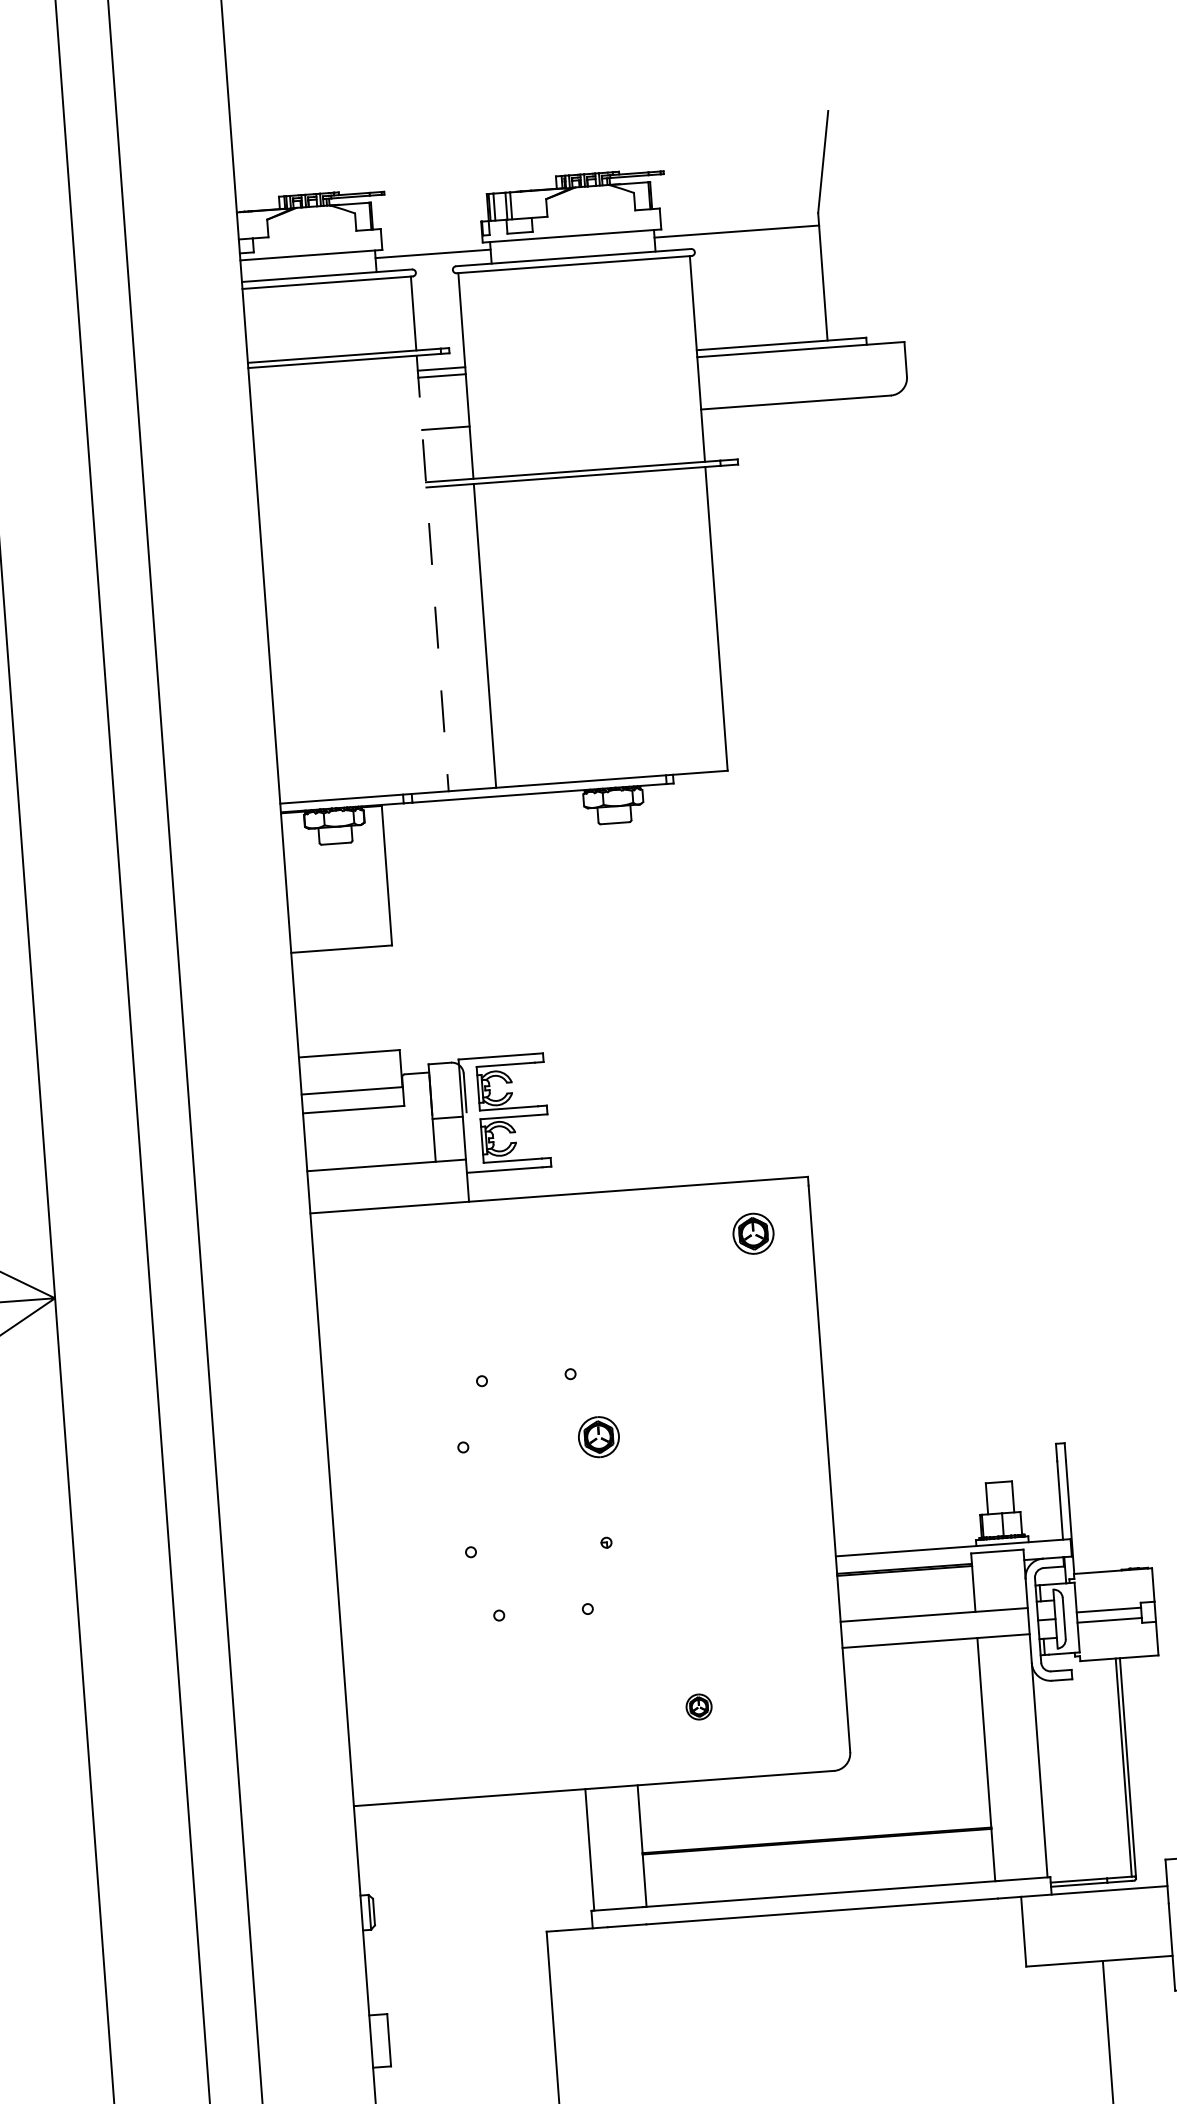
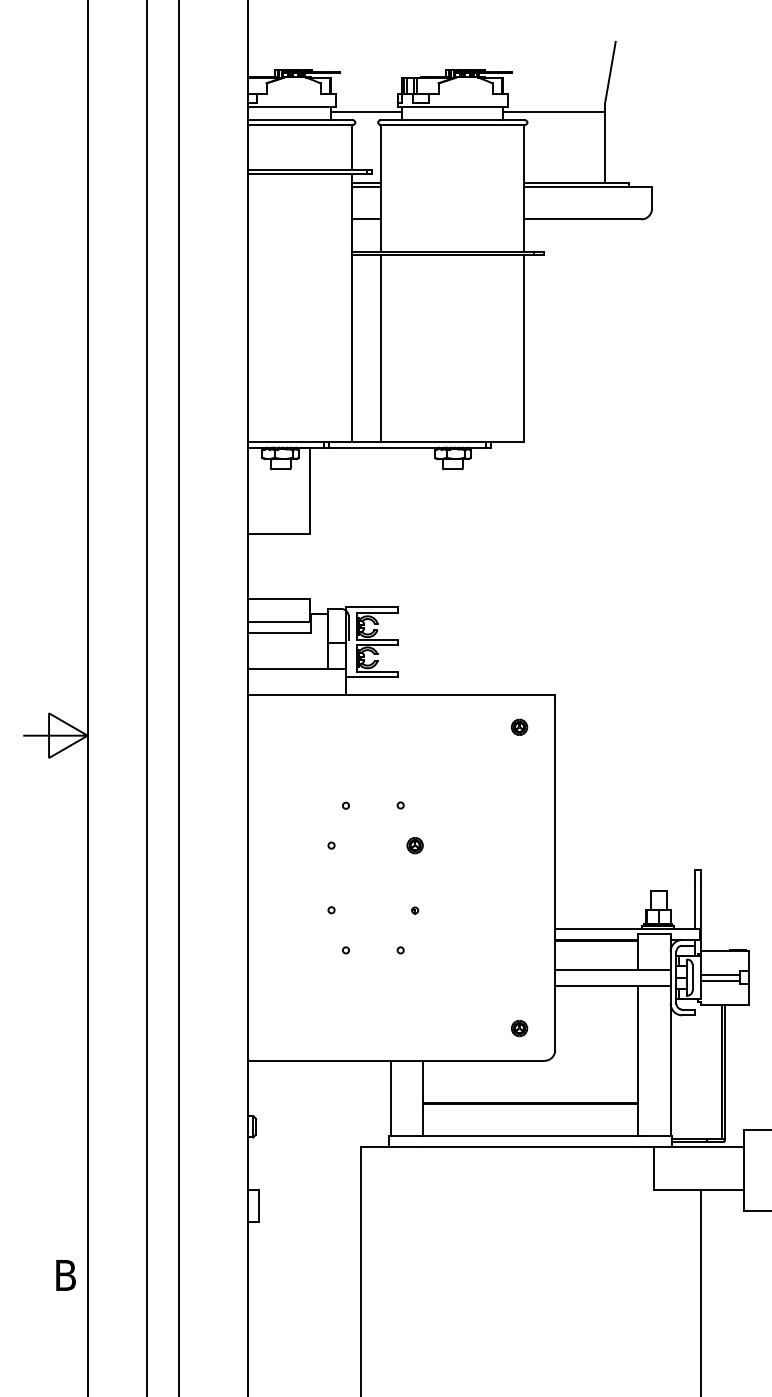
line: (433, 574) -> (352, 308), dashed -> solid
part: (753, 1232) -> (519, 726), size x0.62
part: (597, 1437) -> (414, 845), size x0.62
part: (699, 1706) -> (519, 1028), moved

